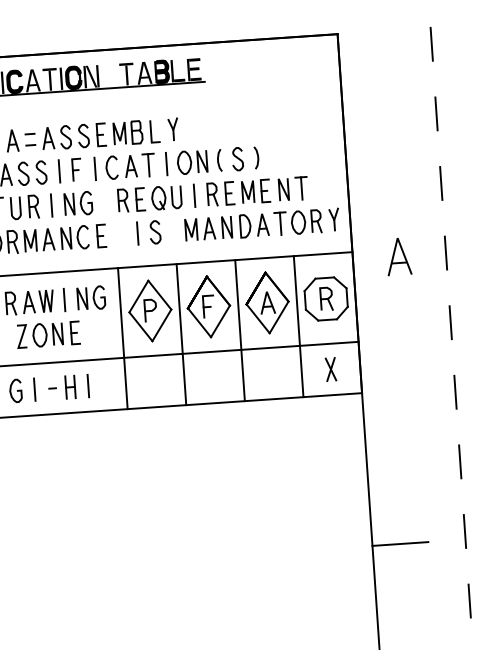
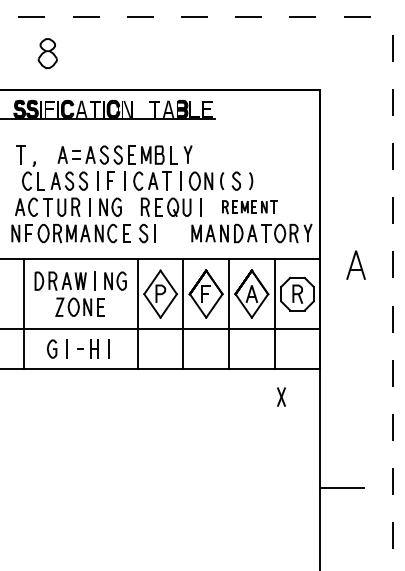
part: (256, 190) -> (249, 206), size x0.7
curve: (155, 232) -> (143, 233), moved
part: (330, 368) -> (281, 396), moved

